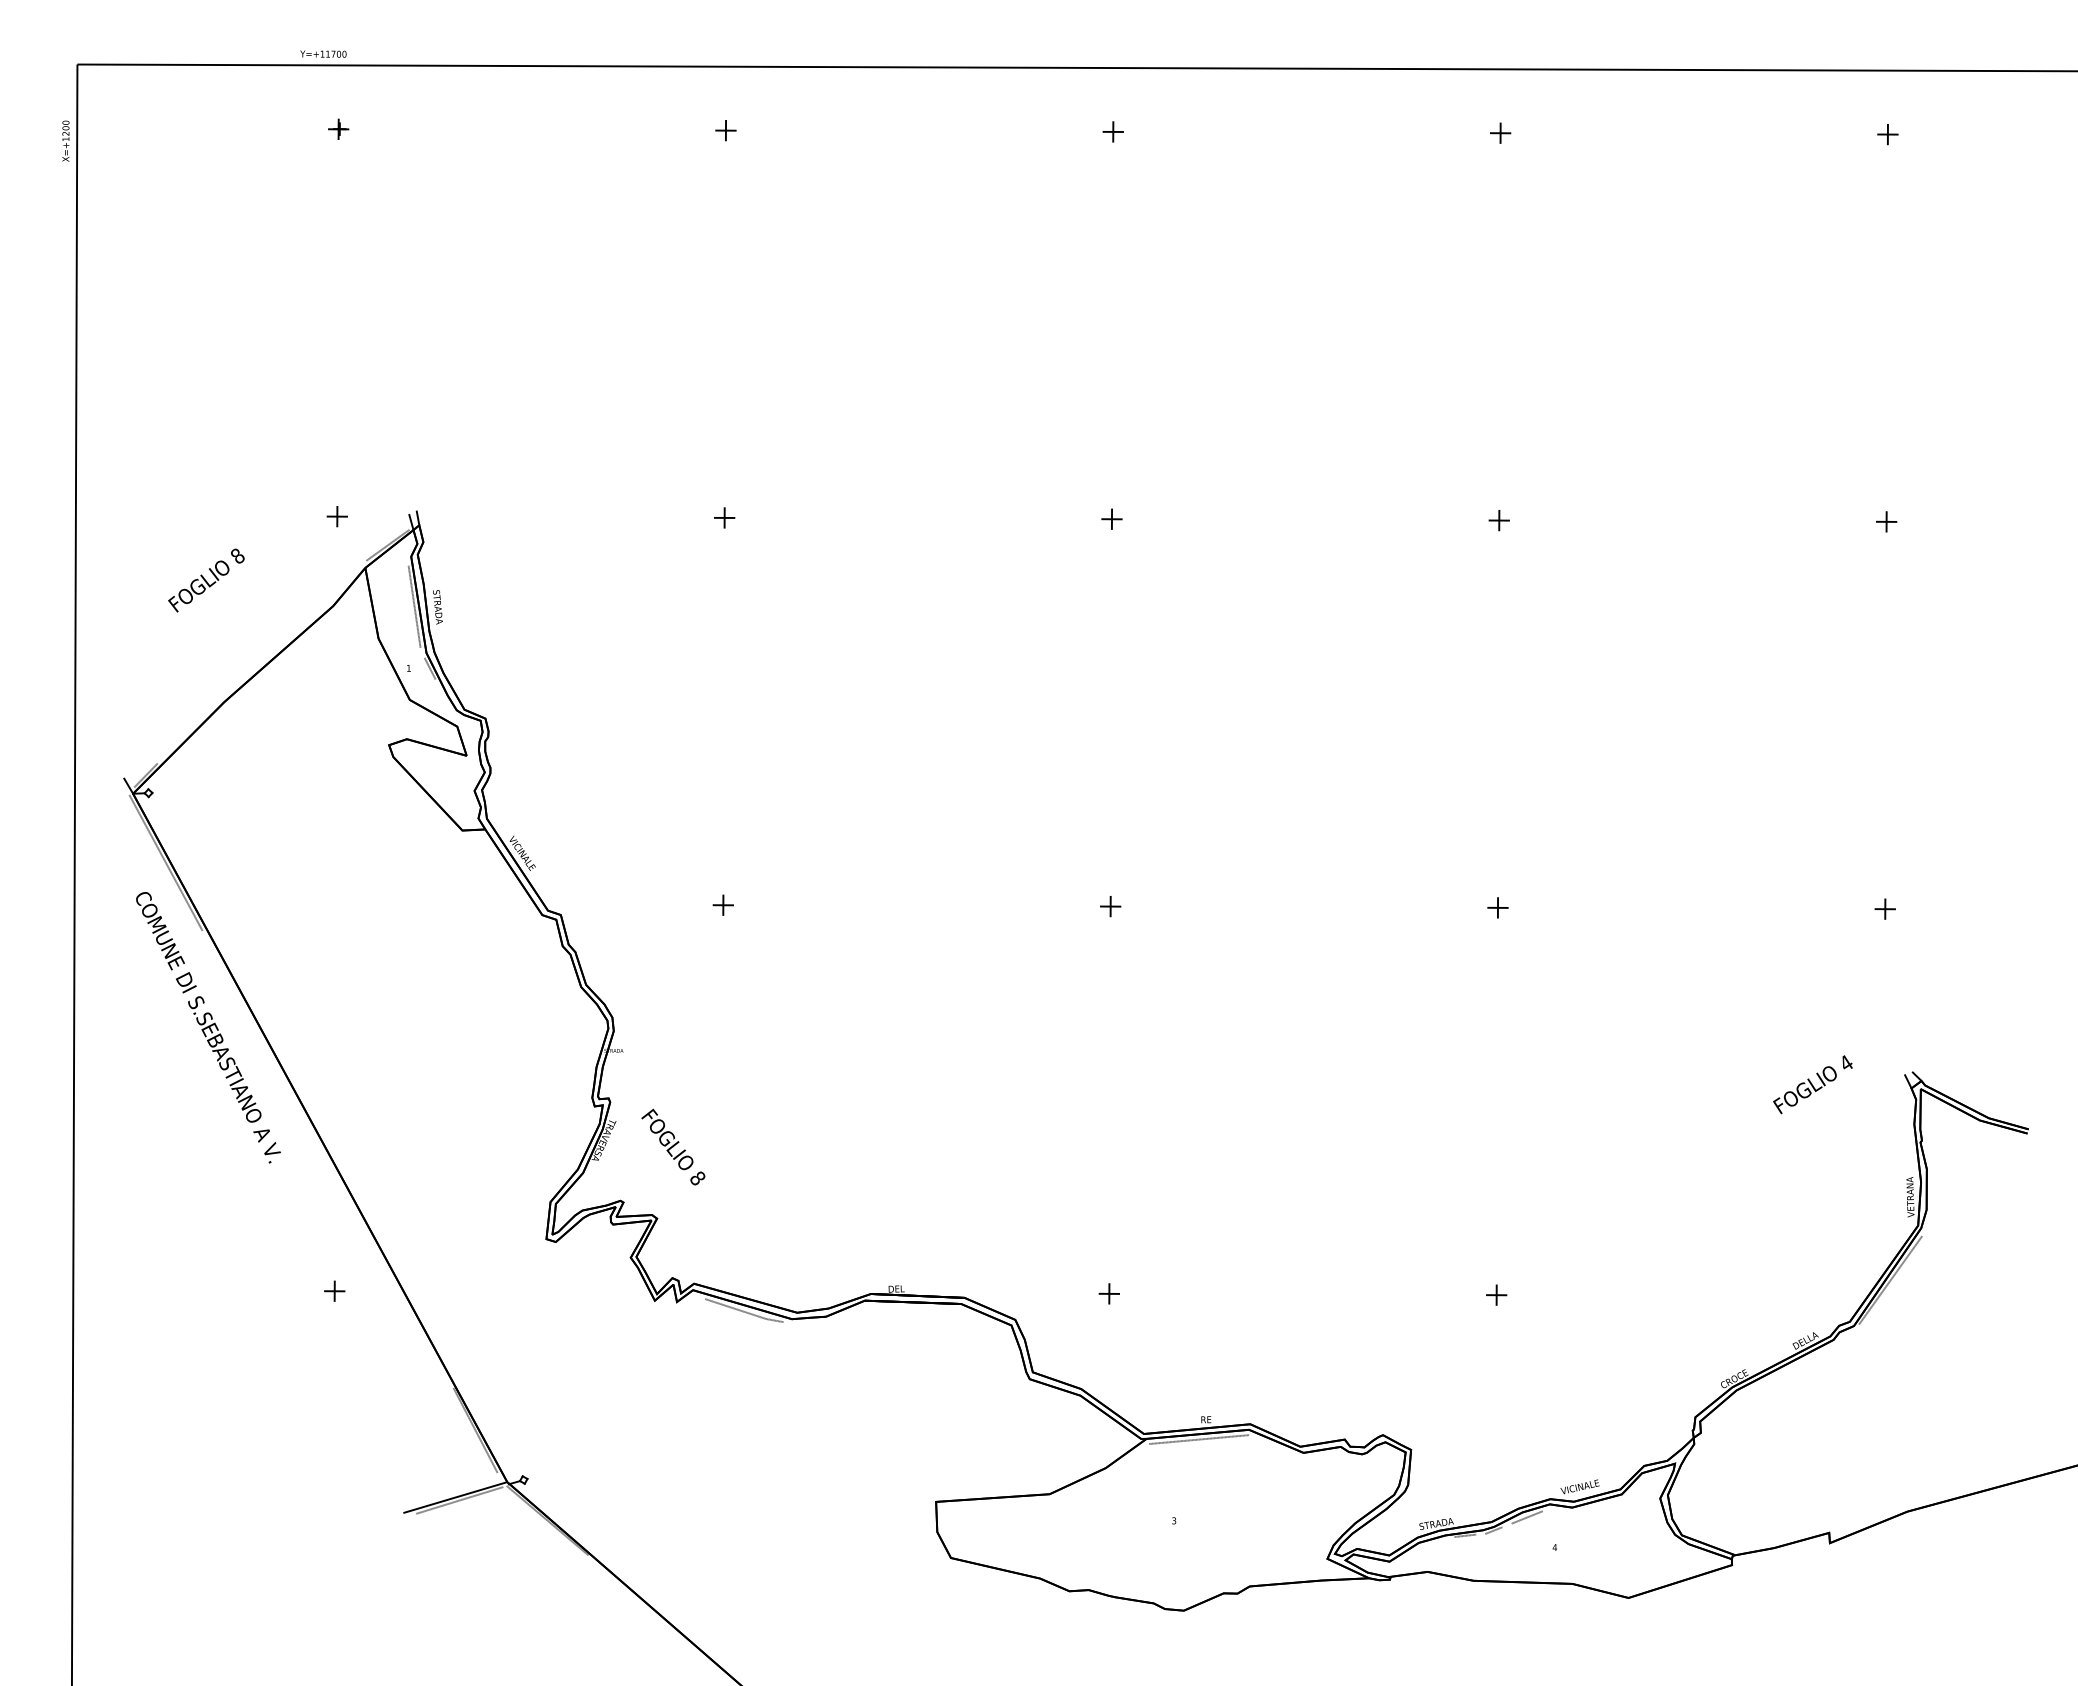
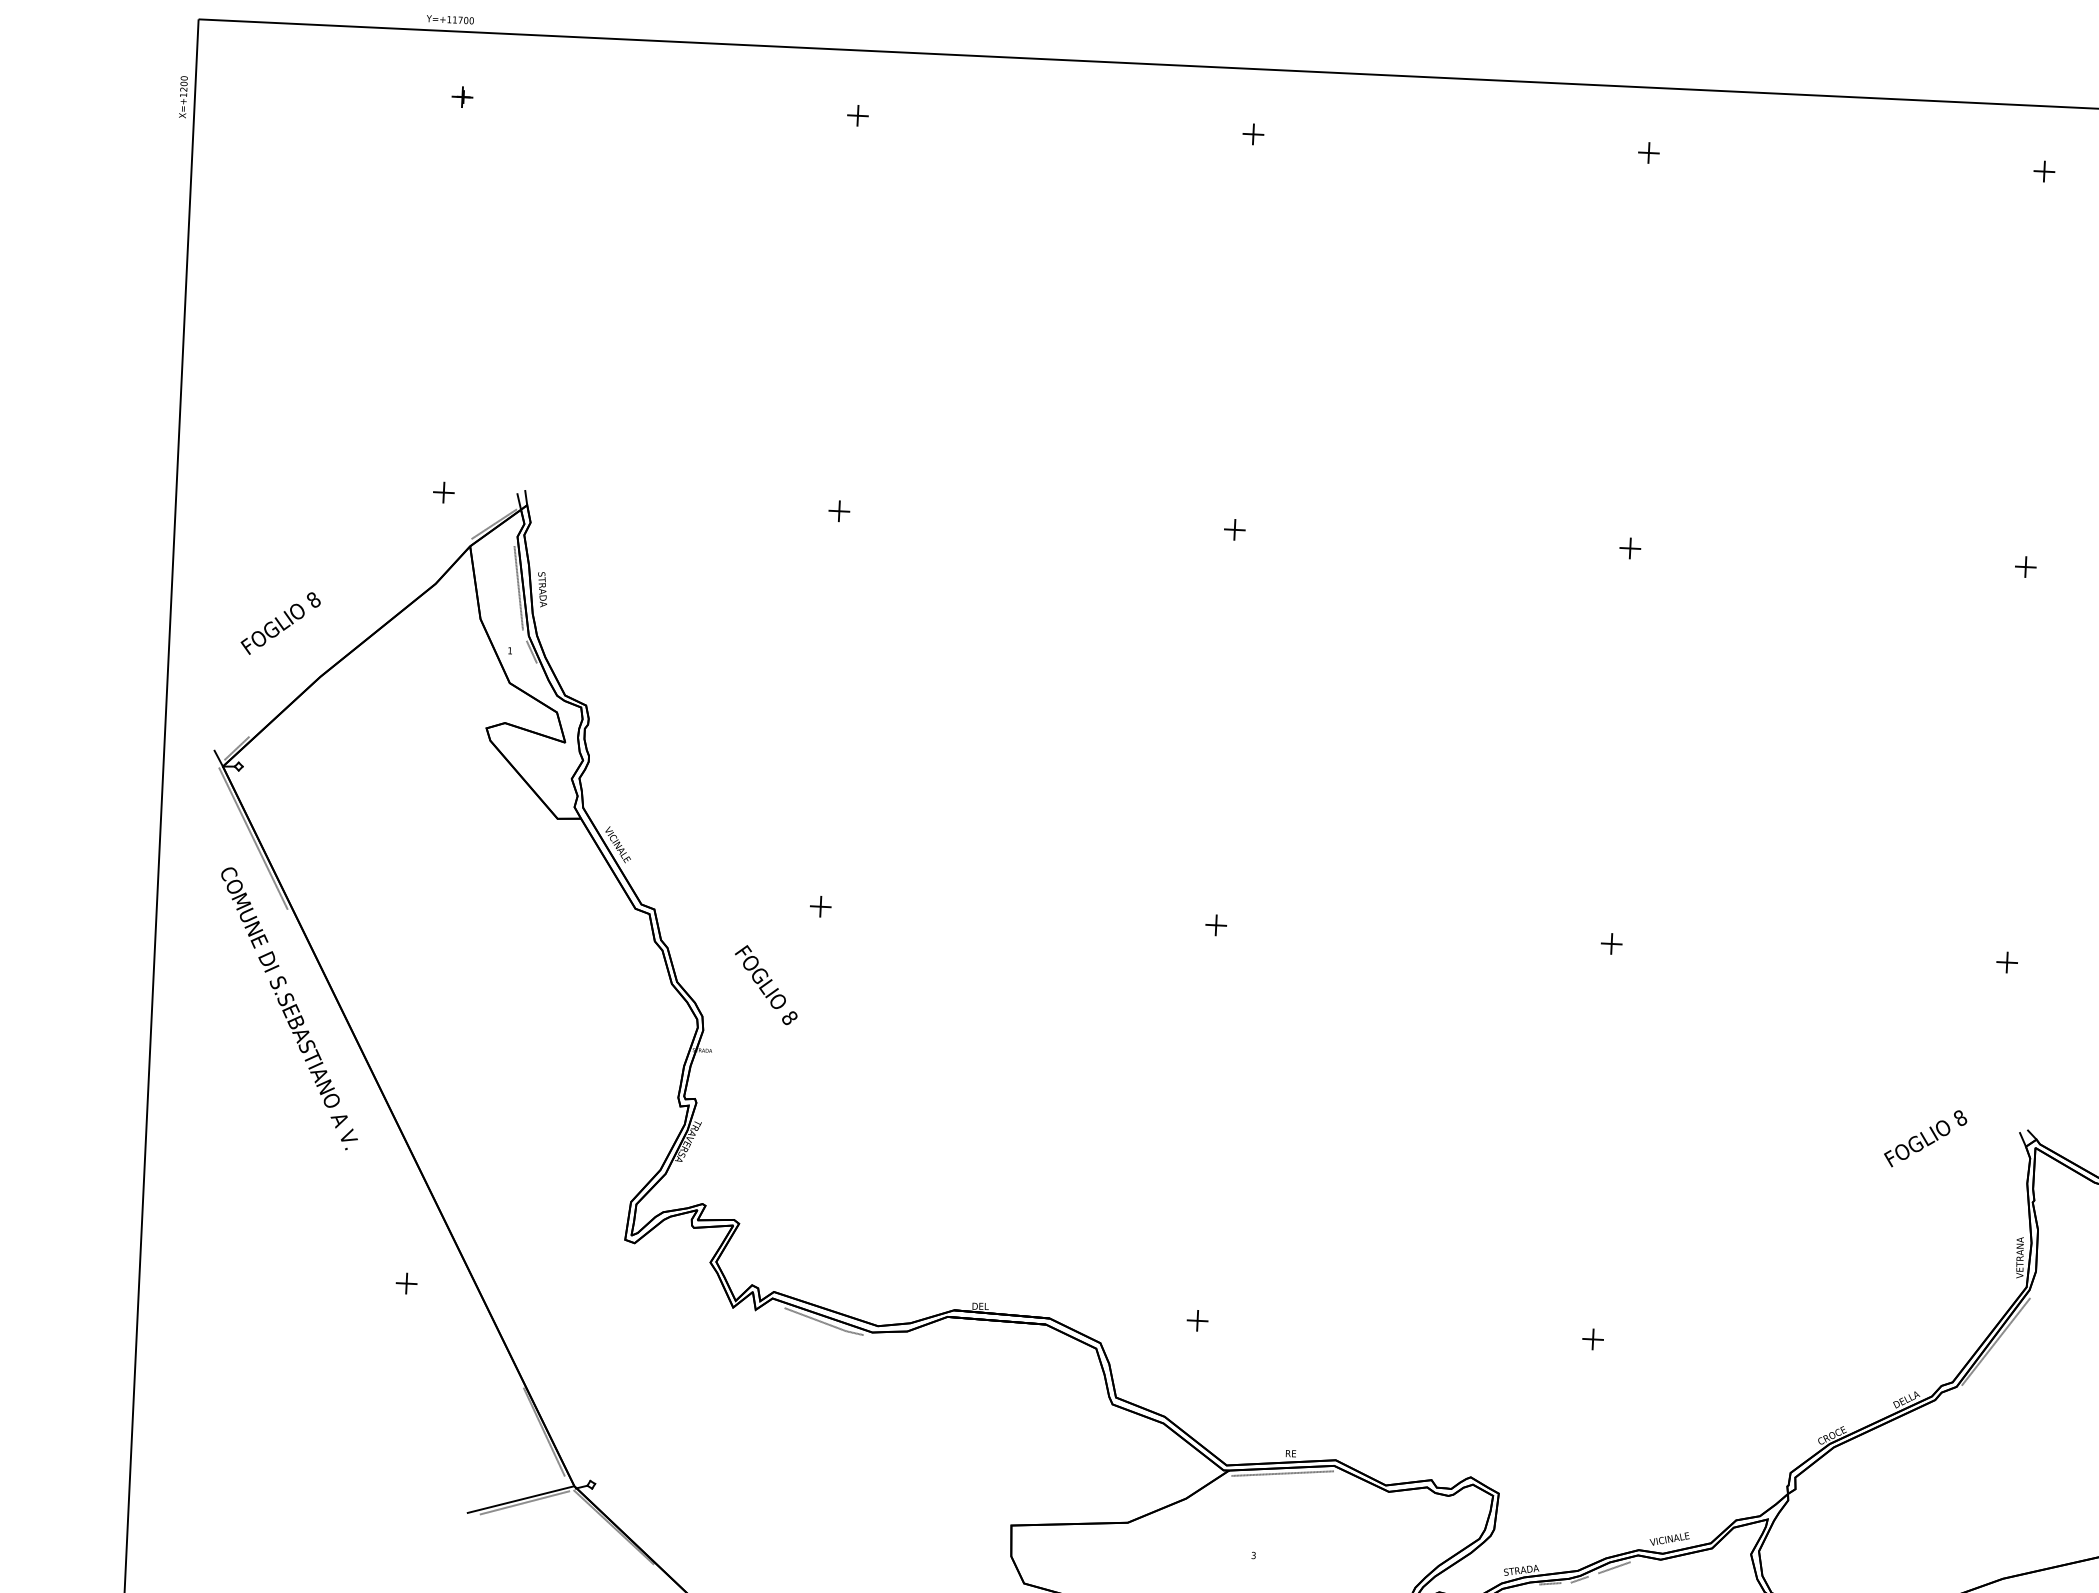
text: (206, 580) -> (280, 623), moved
text: (1845, 1062) -> (1959, 1117), 4 -> 8
text: (673, 1146) -> (766, 984), moved

